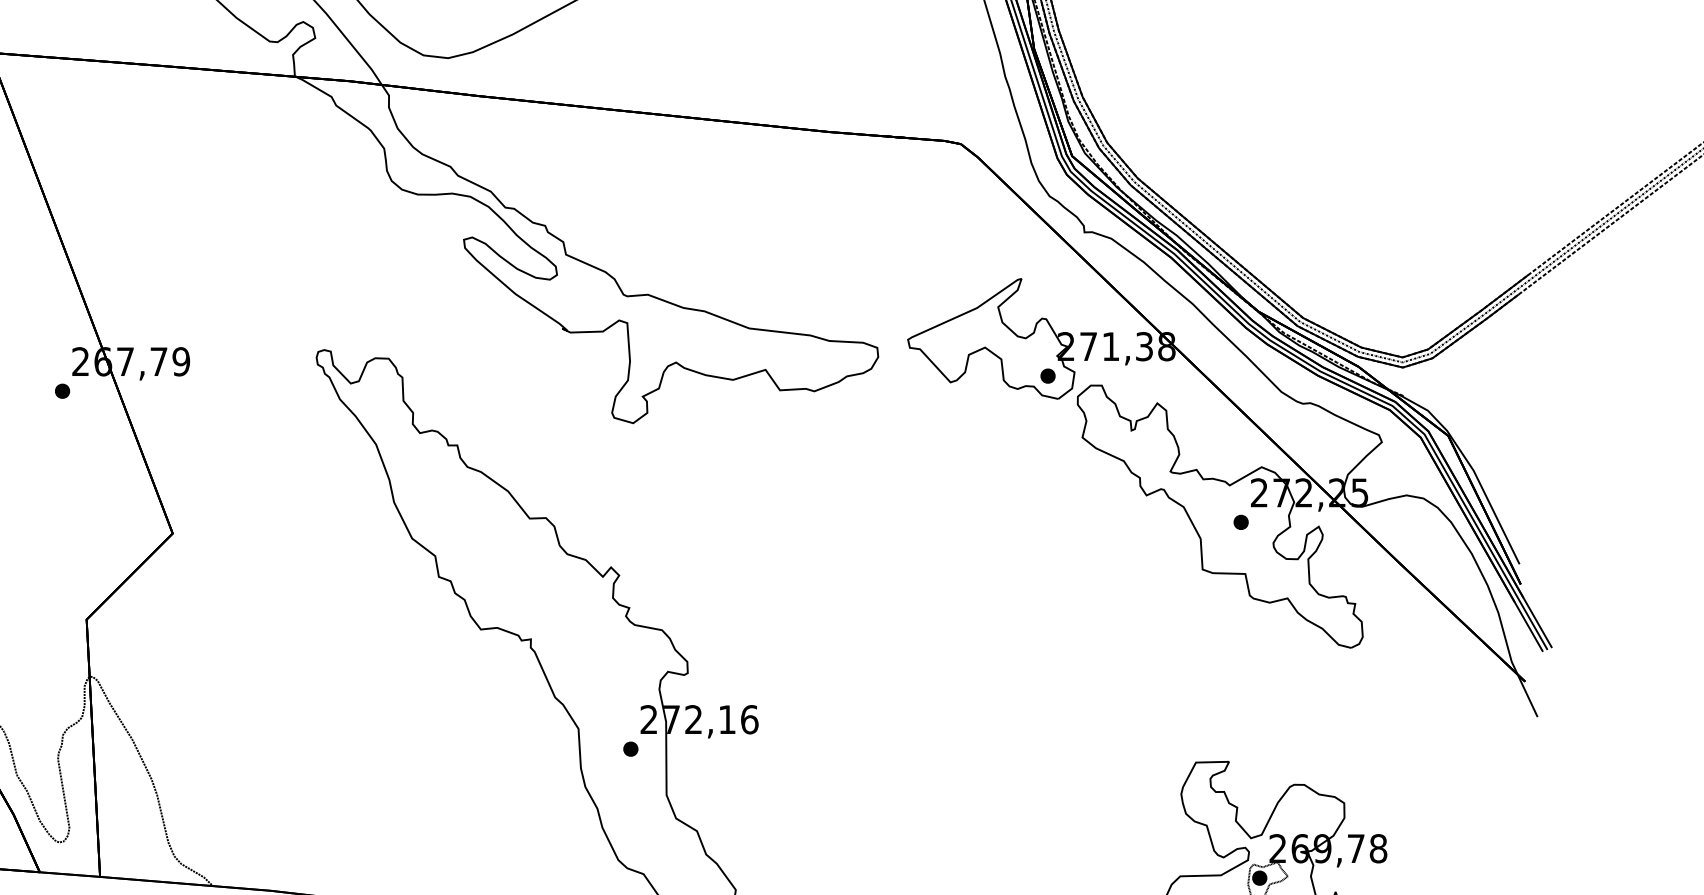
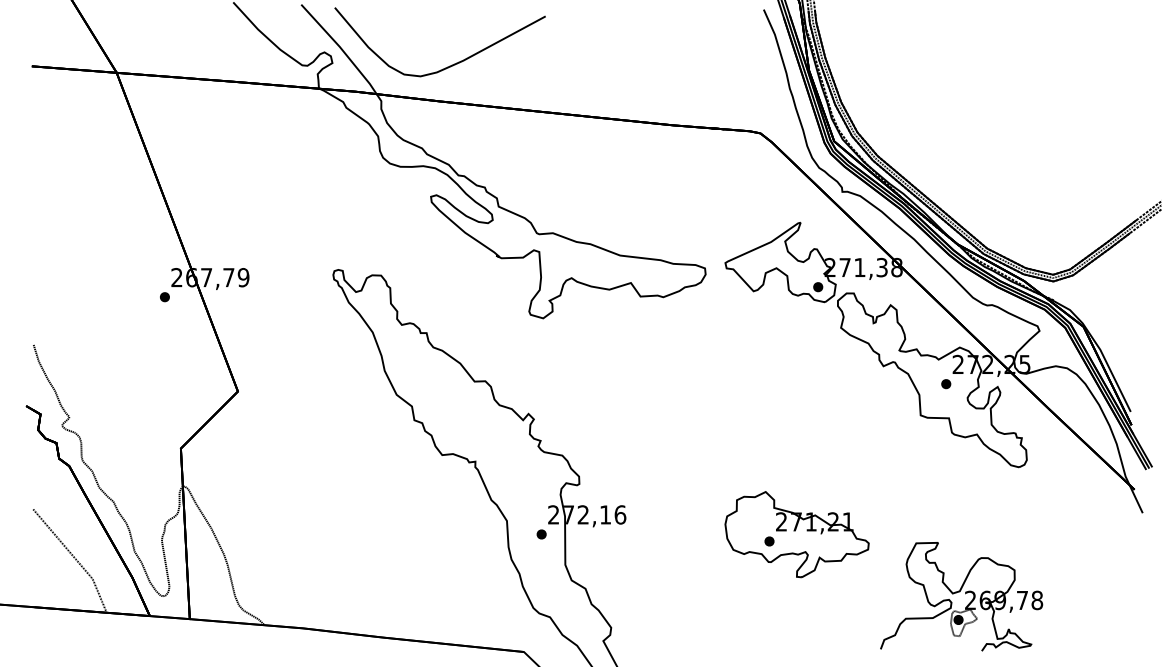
part: (1015, 749) -> (796, 534), added

